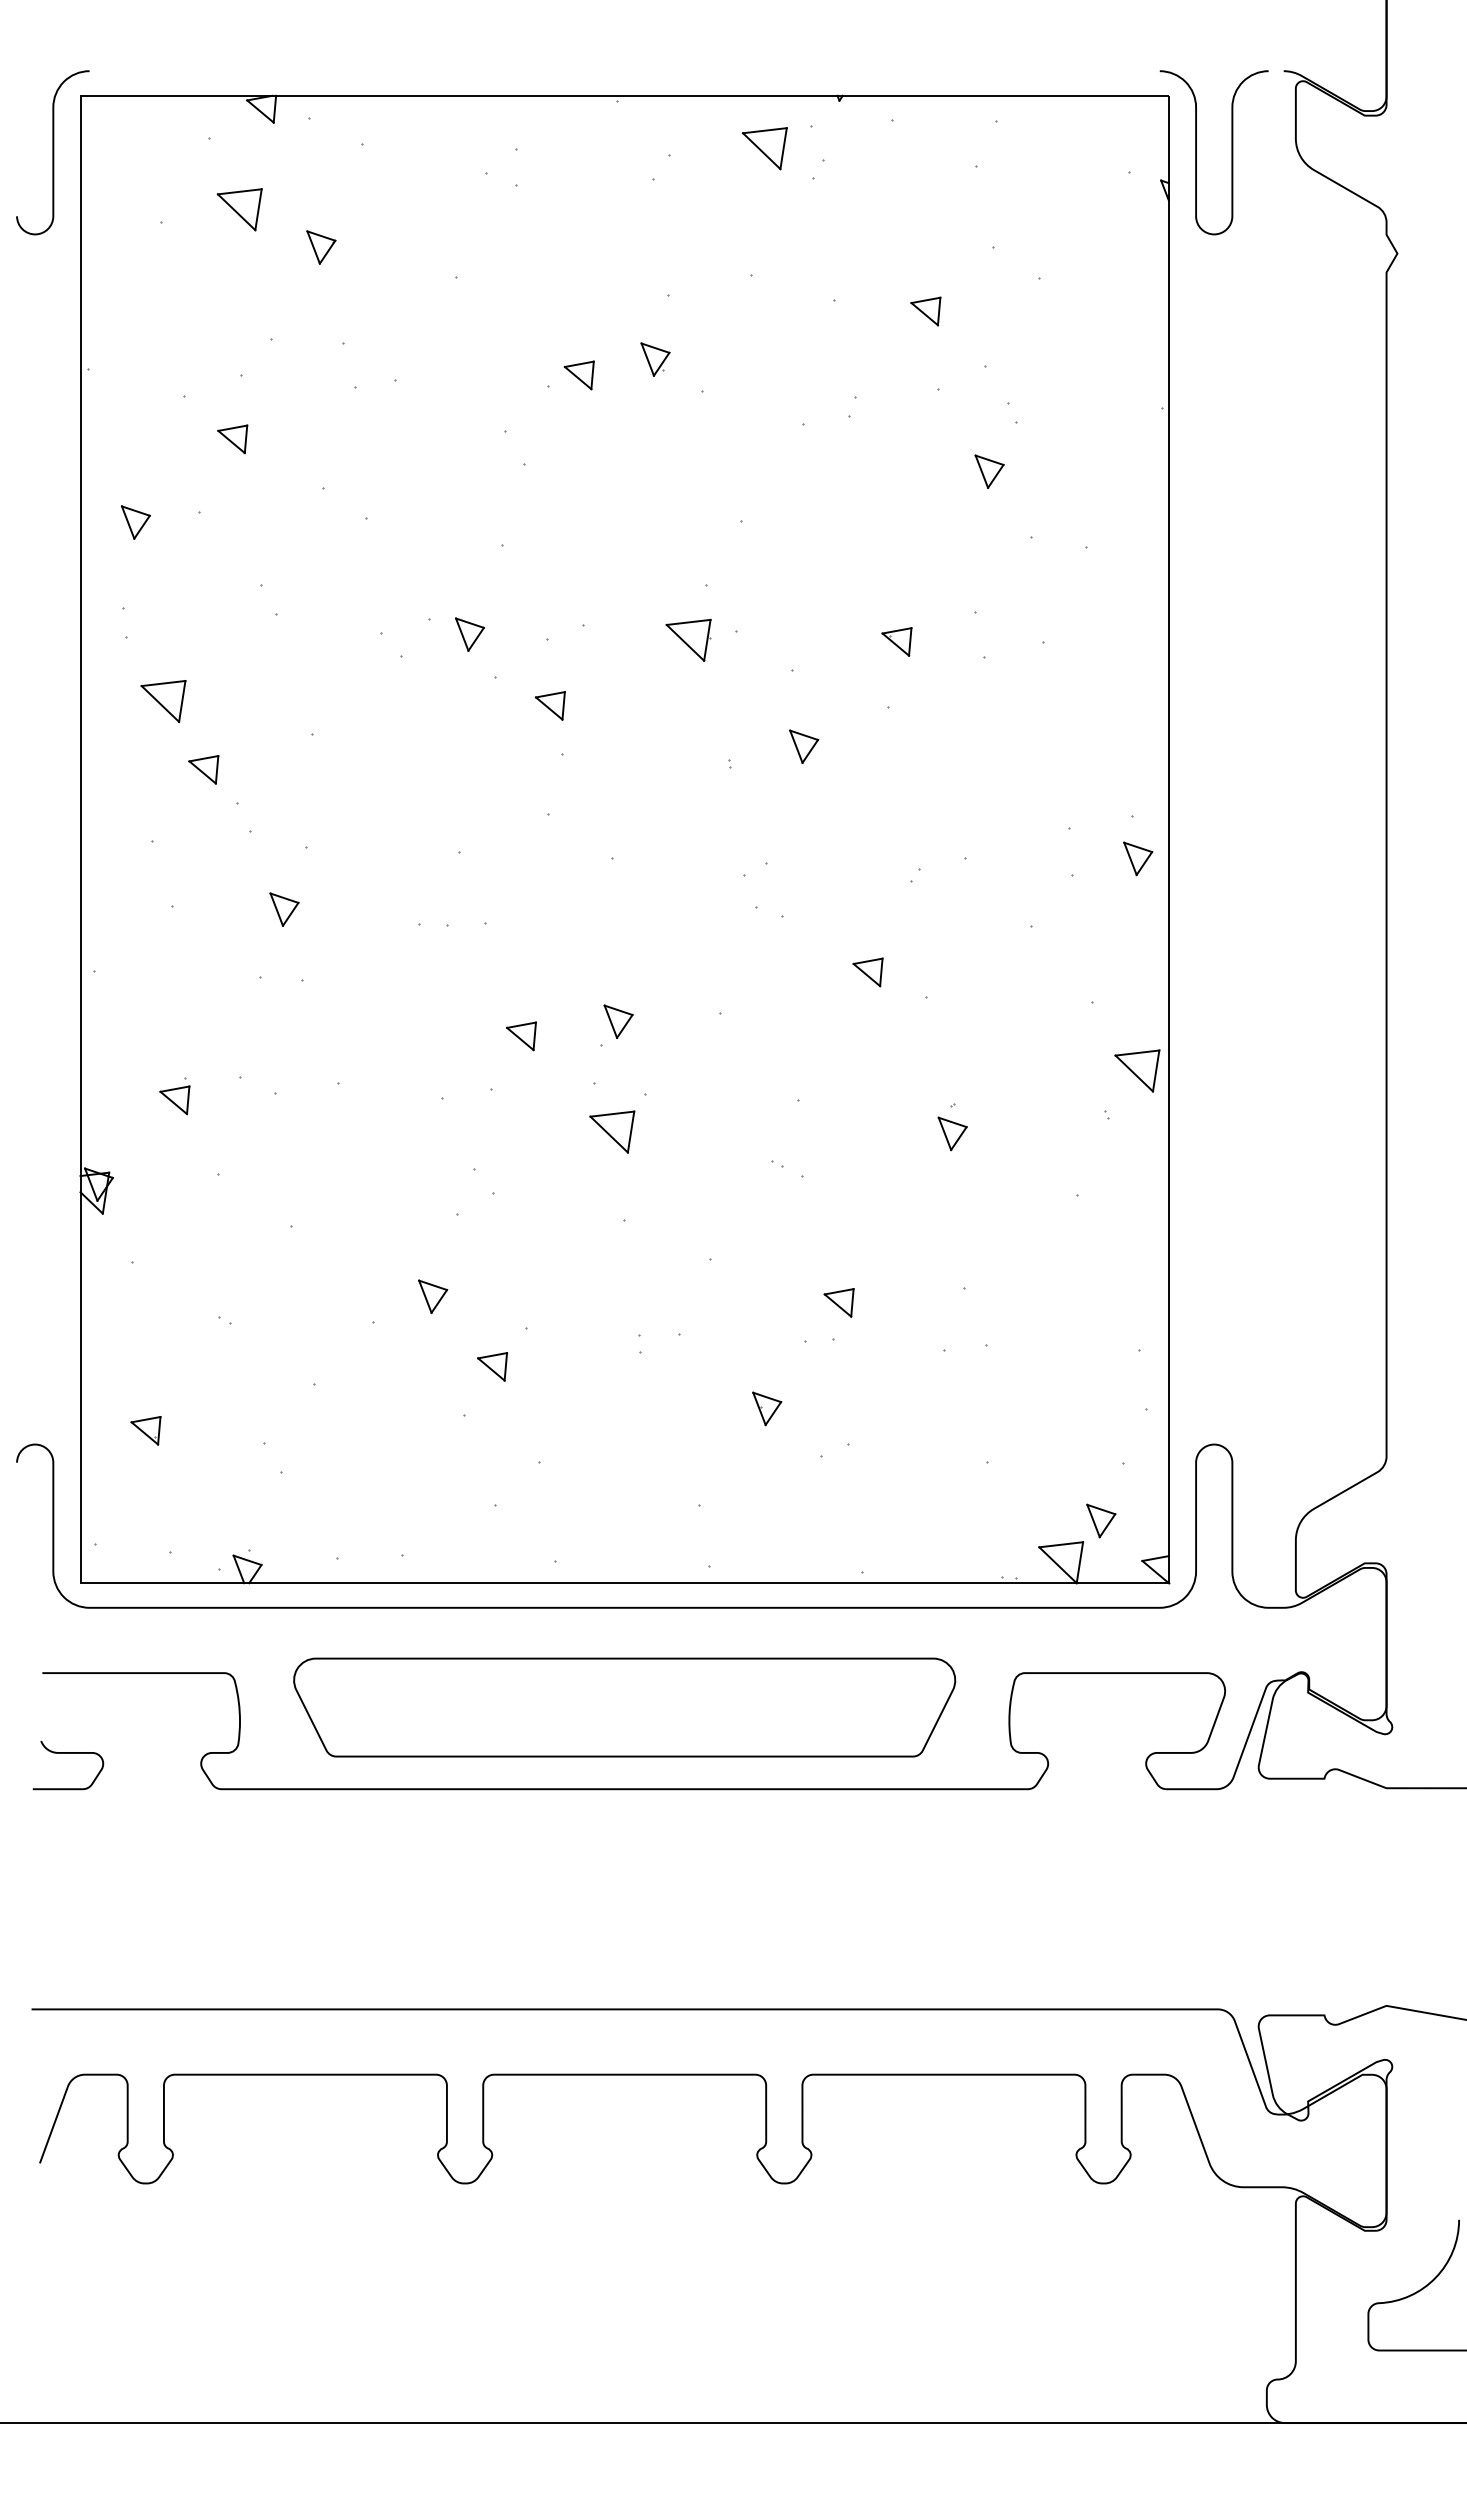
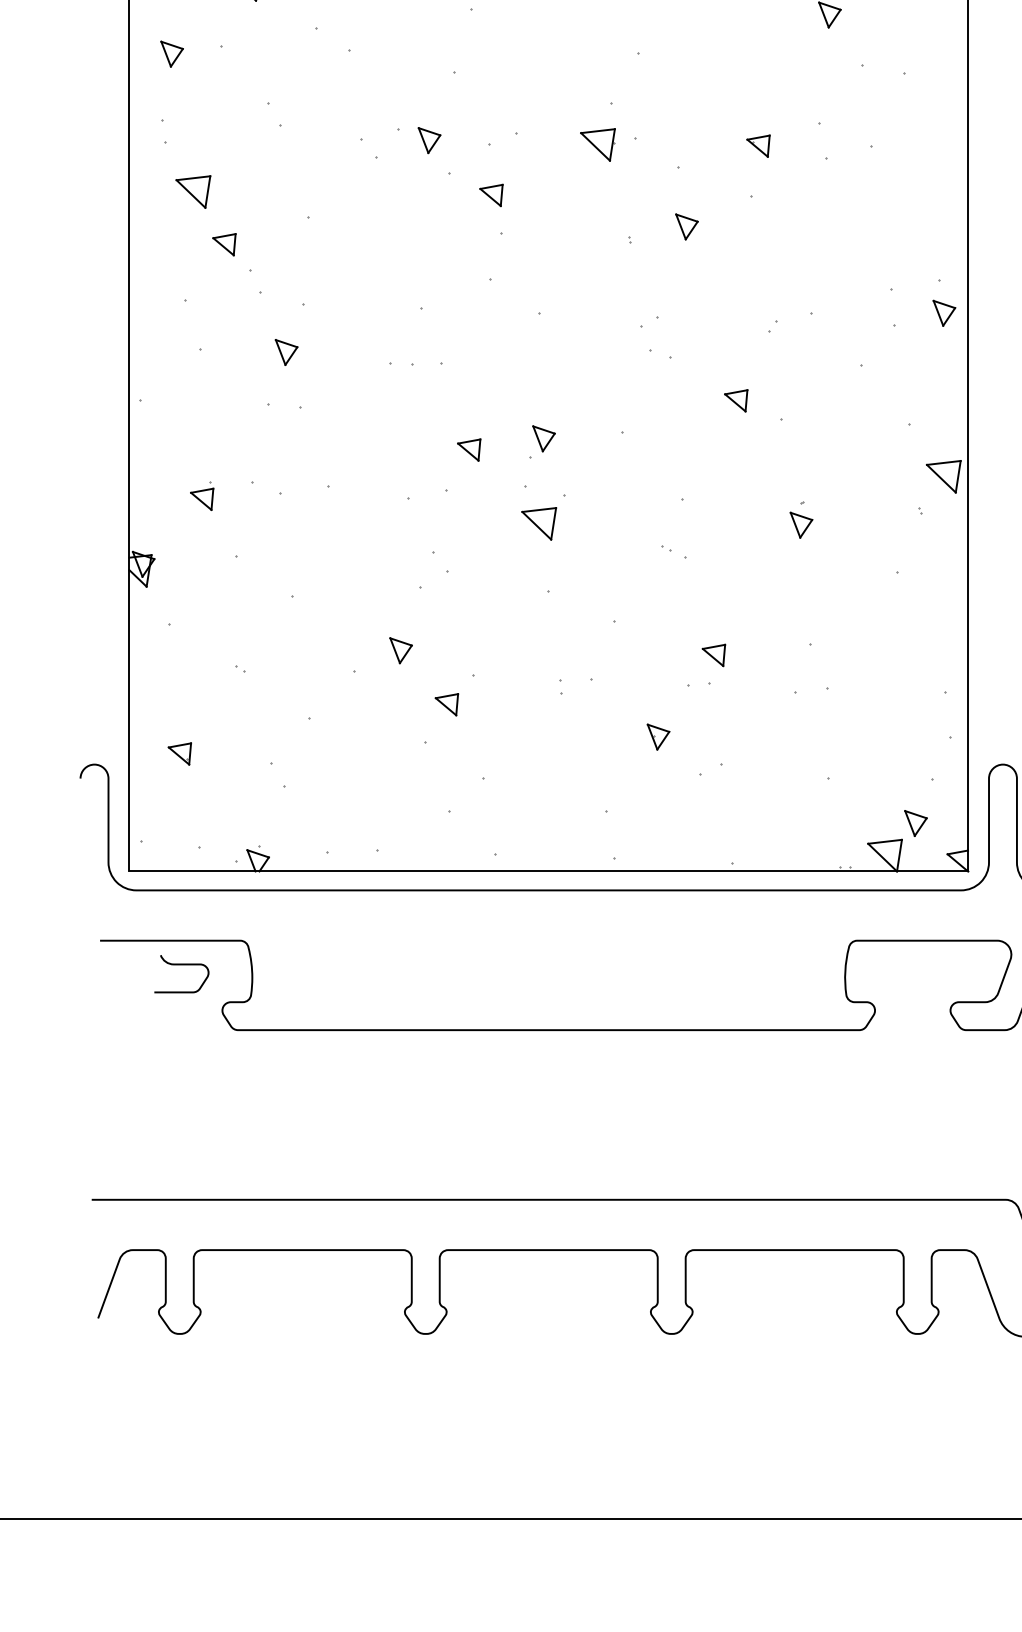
part: (624, 1707) -> (548, 967), removed
curve: (68, 1753) -> (181, 964), moved

